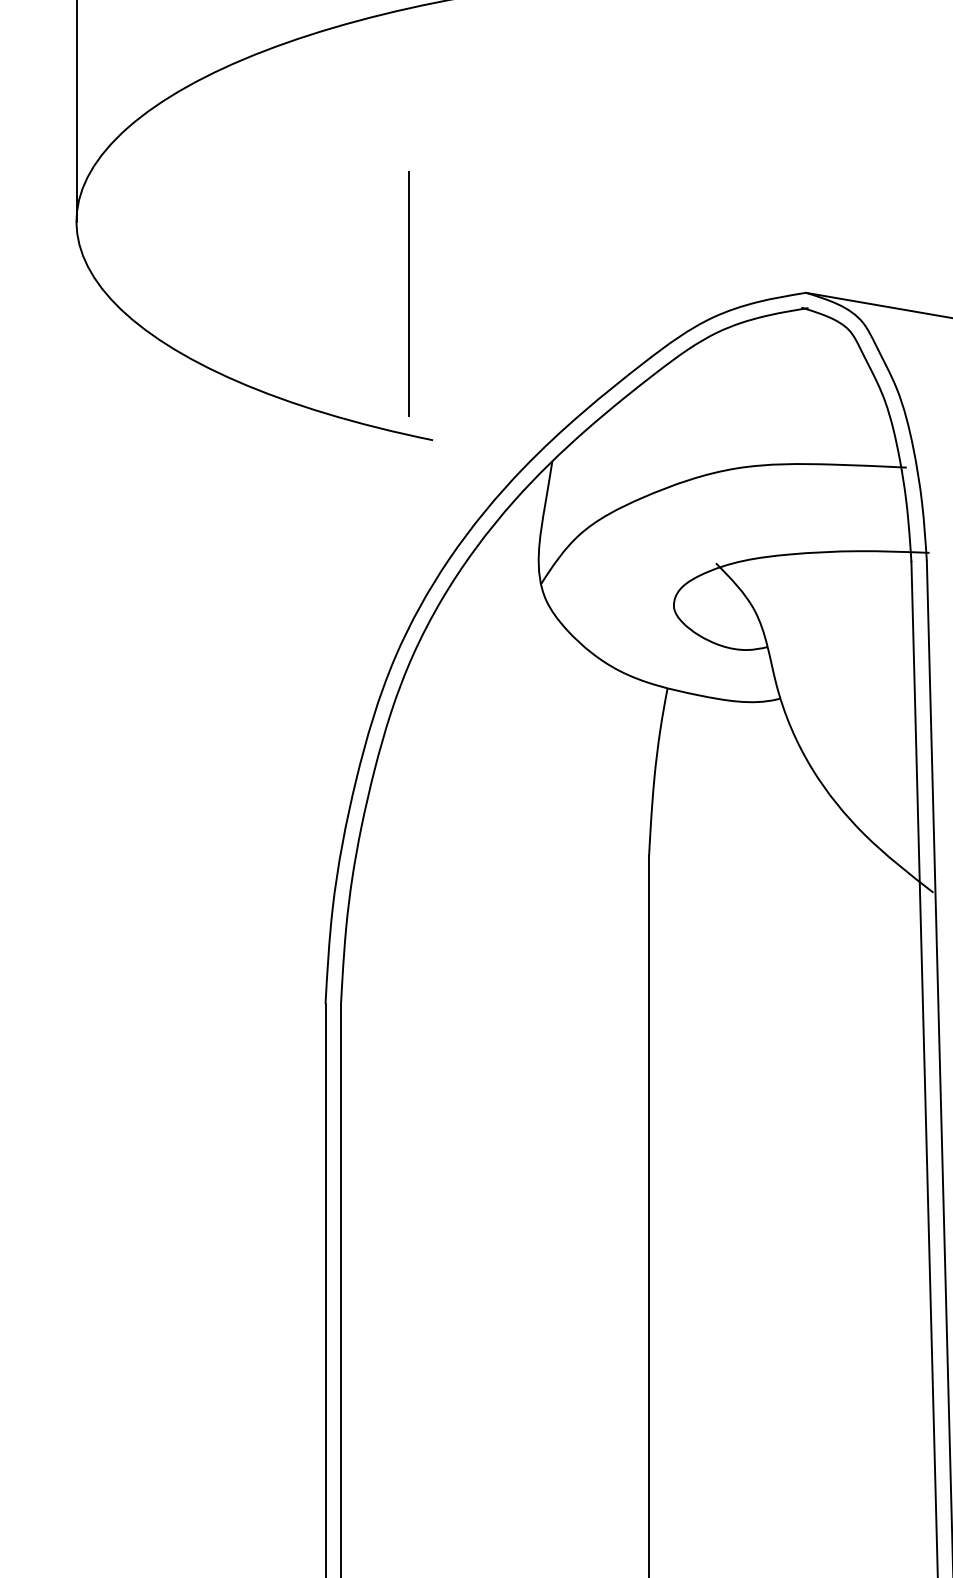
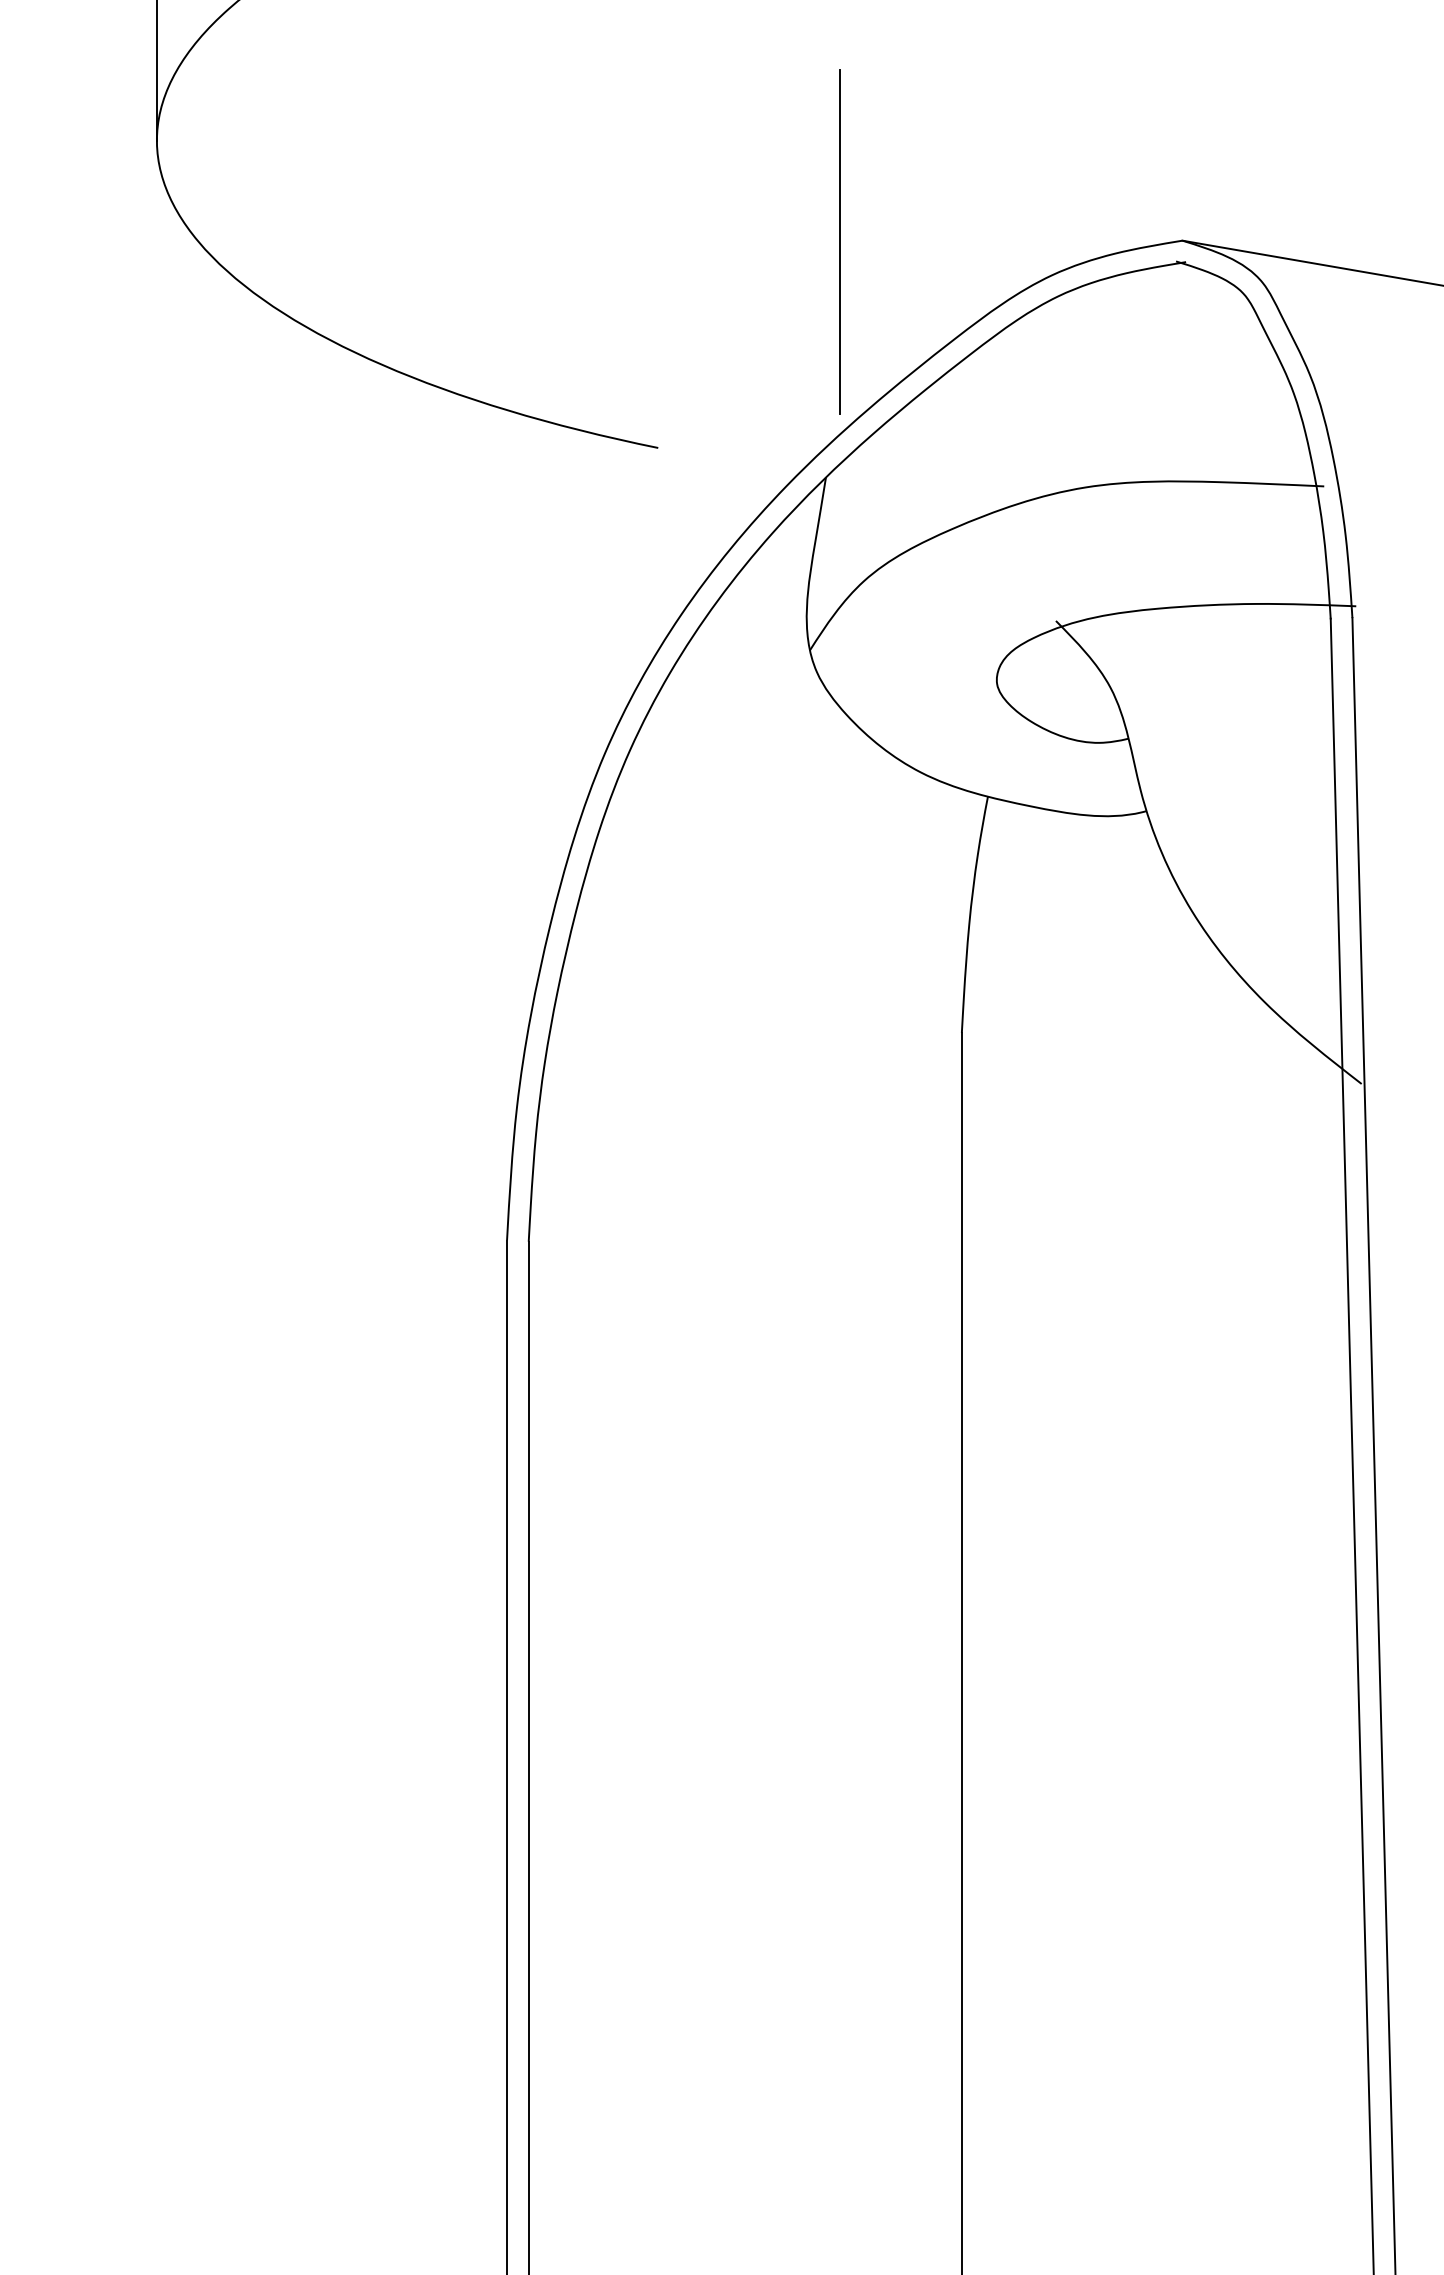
line: (409, 293) -> (839, 241), moved

